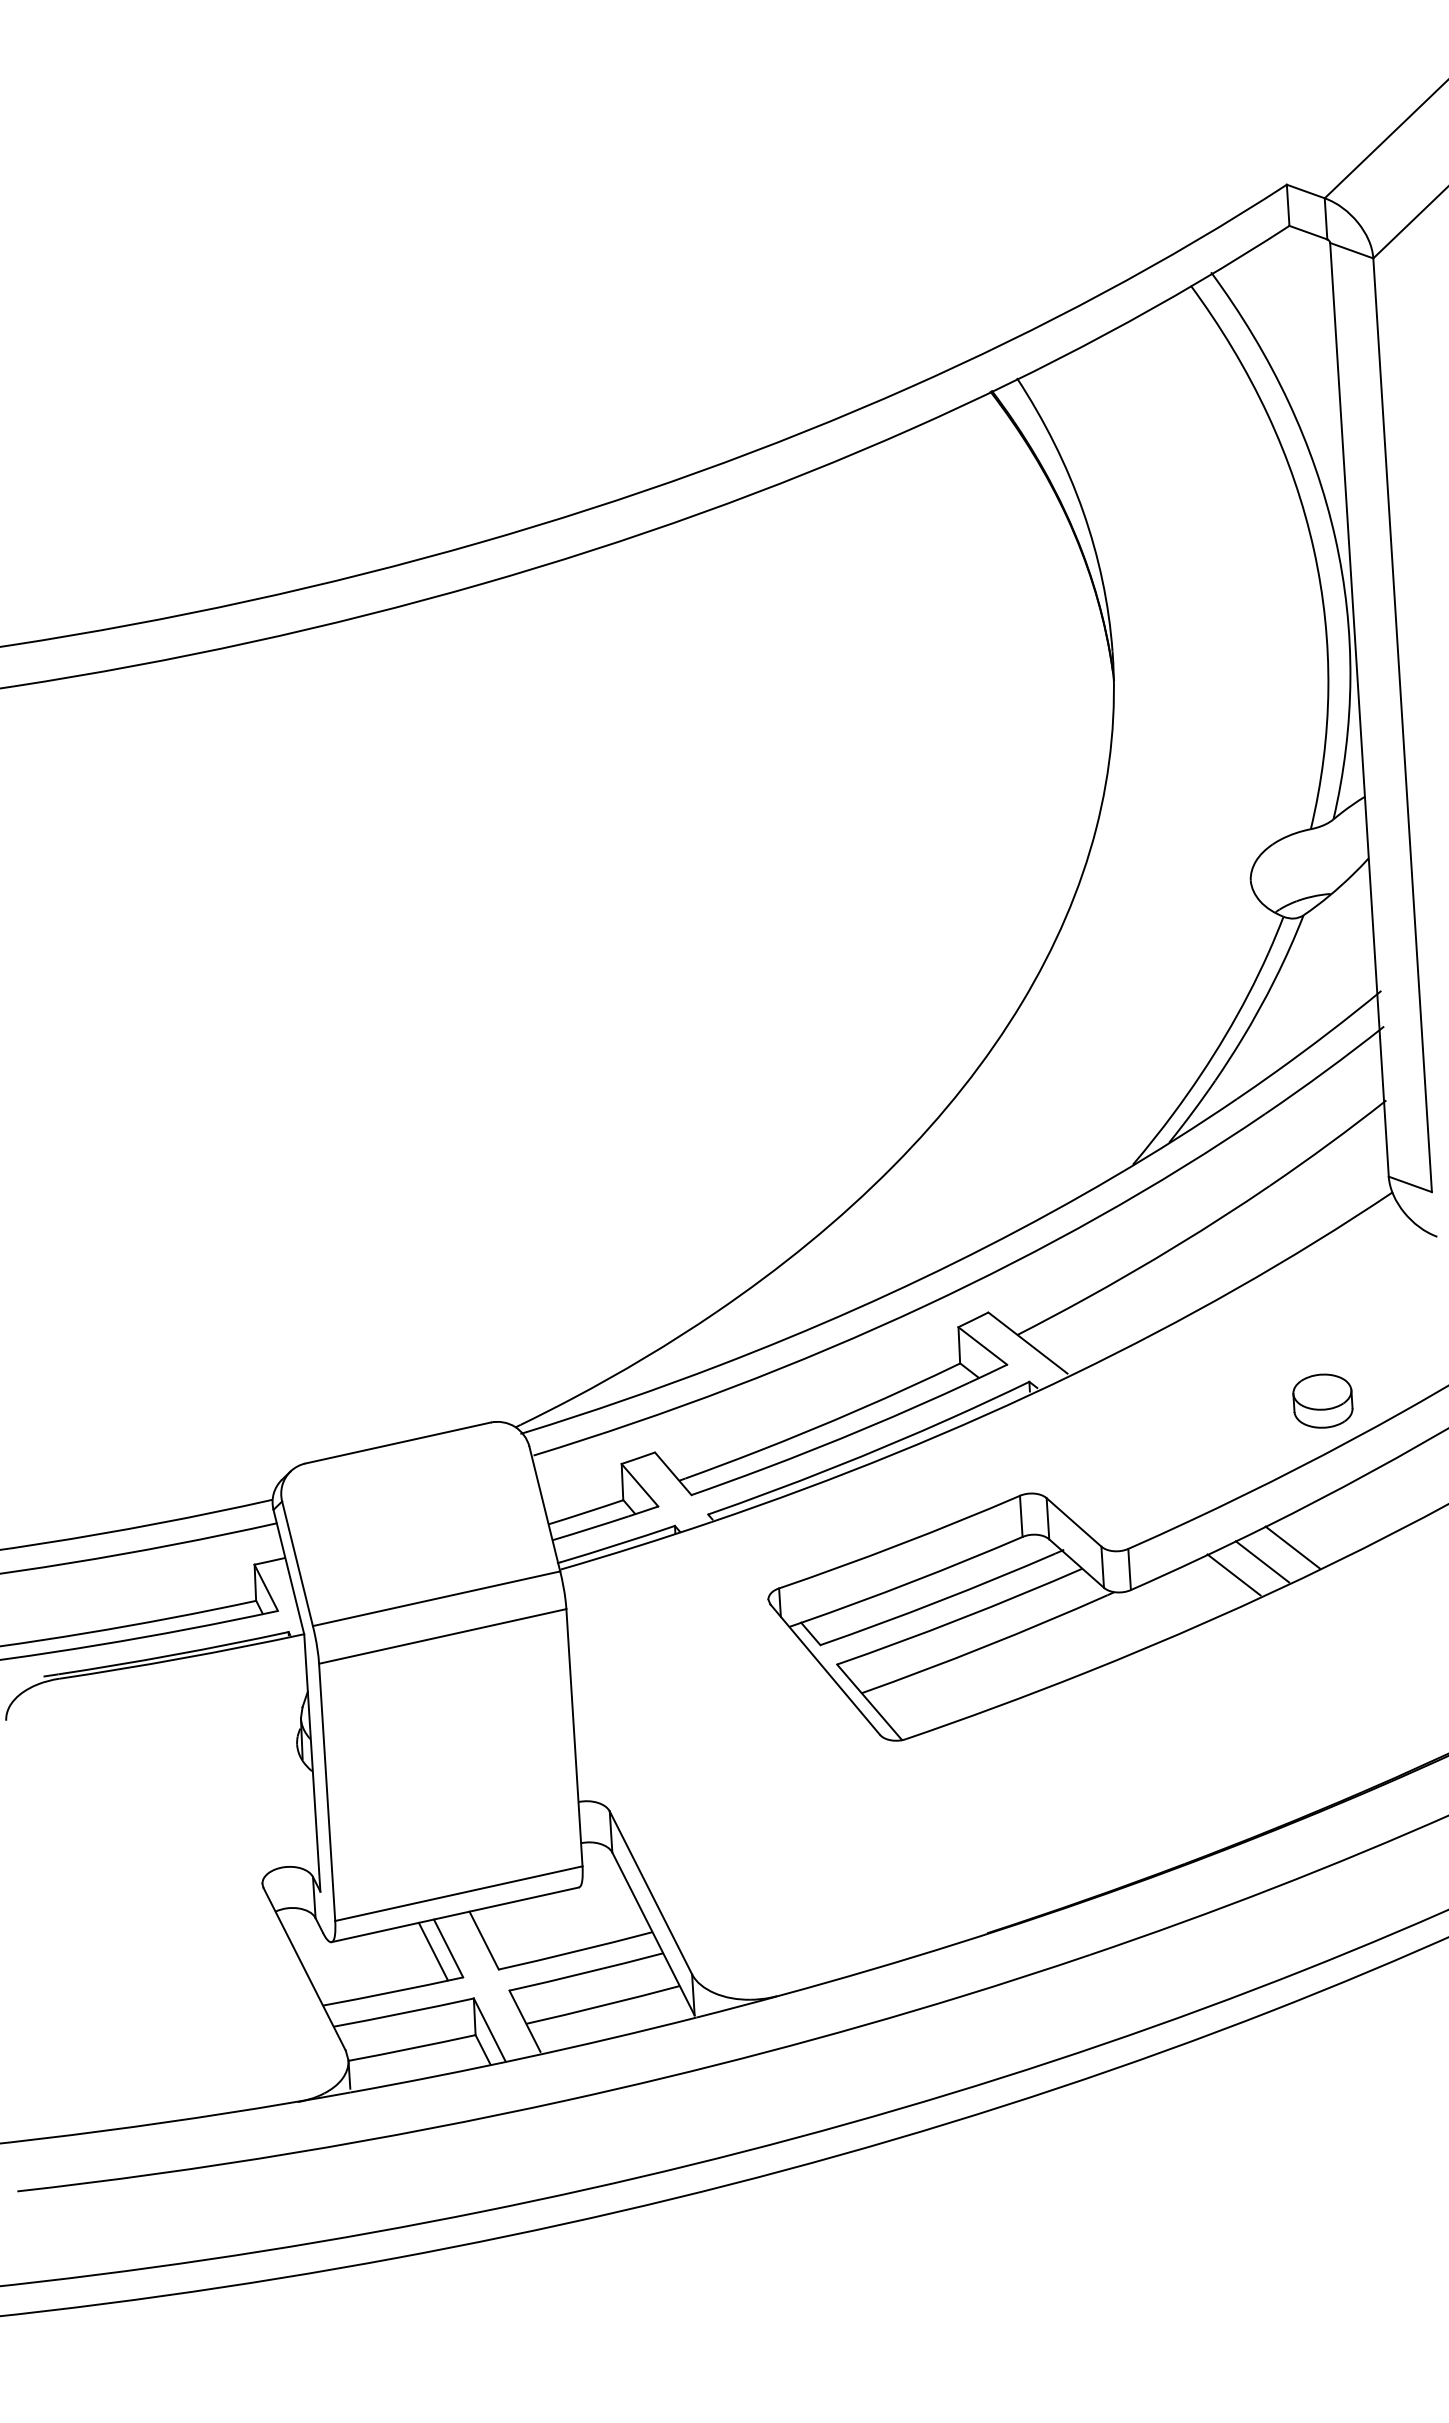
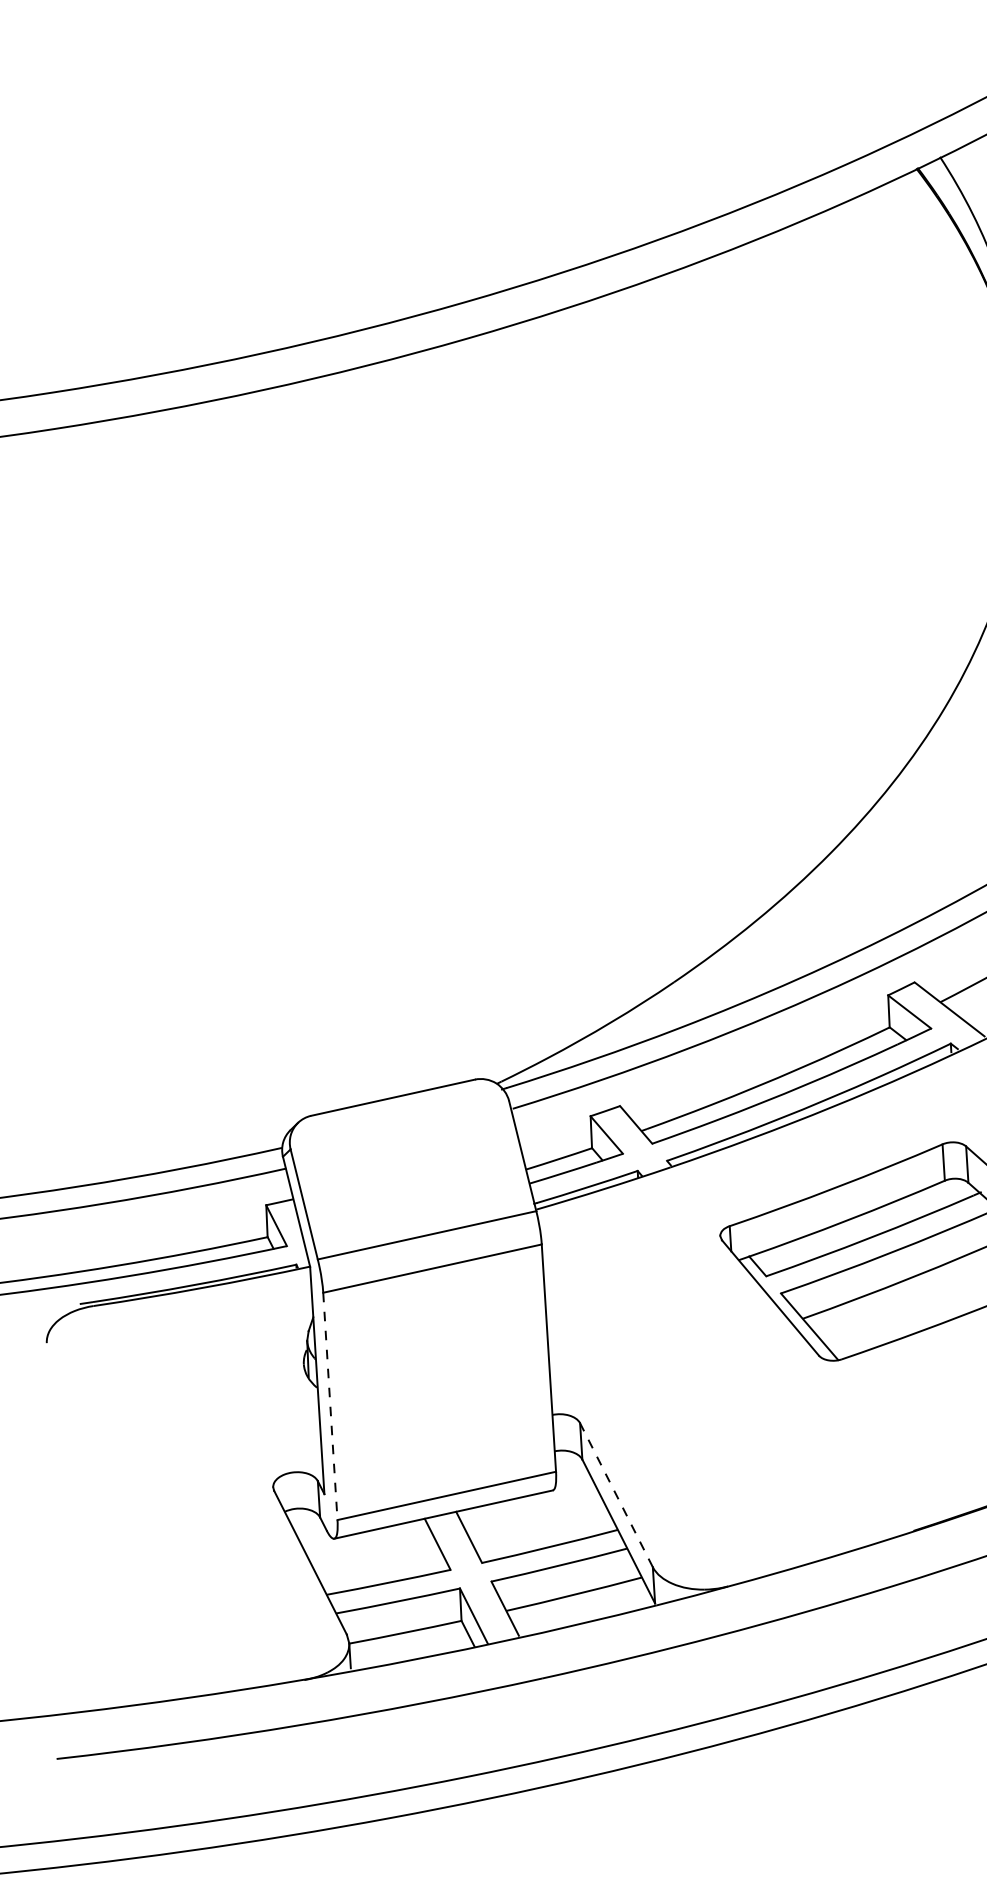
line: (327, 1792) -> (330, 1406), solid -> dashed
line: (650, 1892) -> (616, 1494), solid -> dashed
line: (432, 1951) -> (423, 1547), removed

